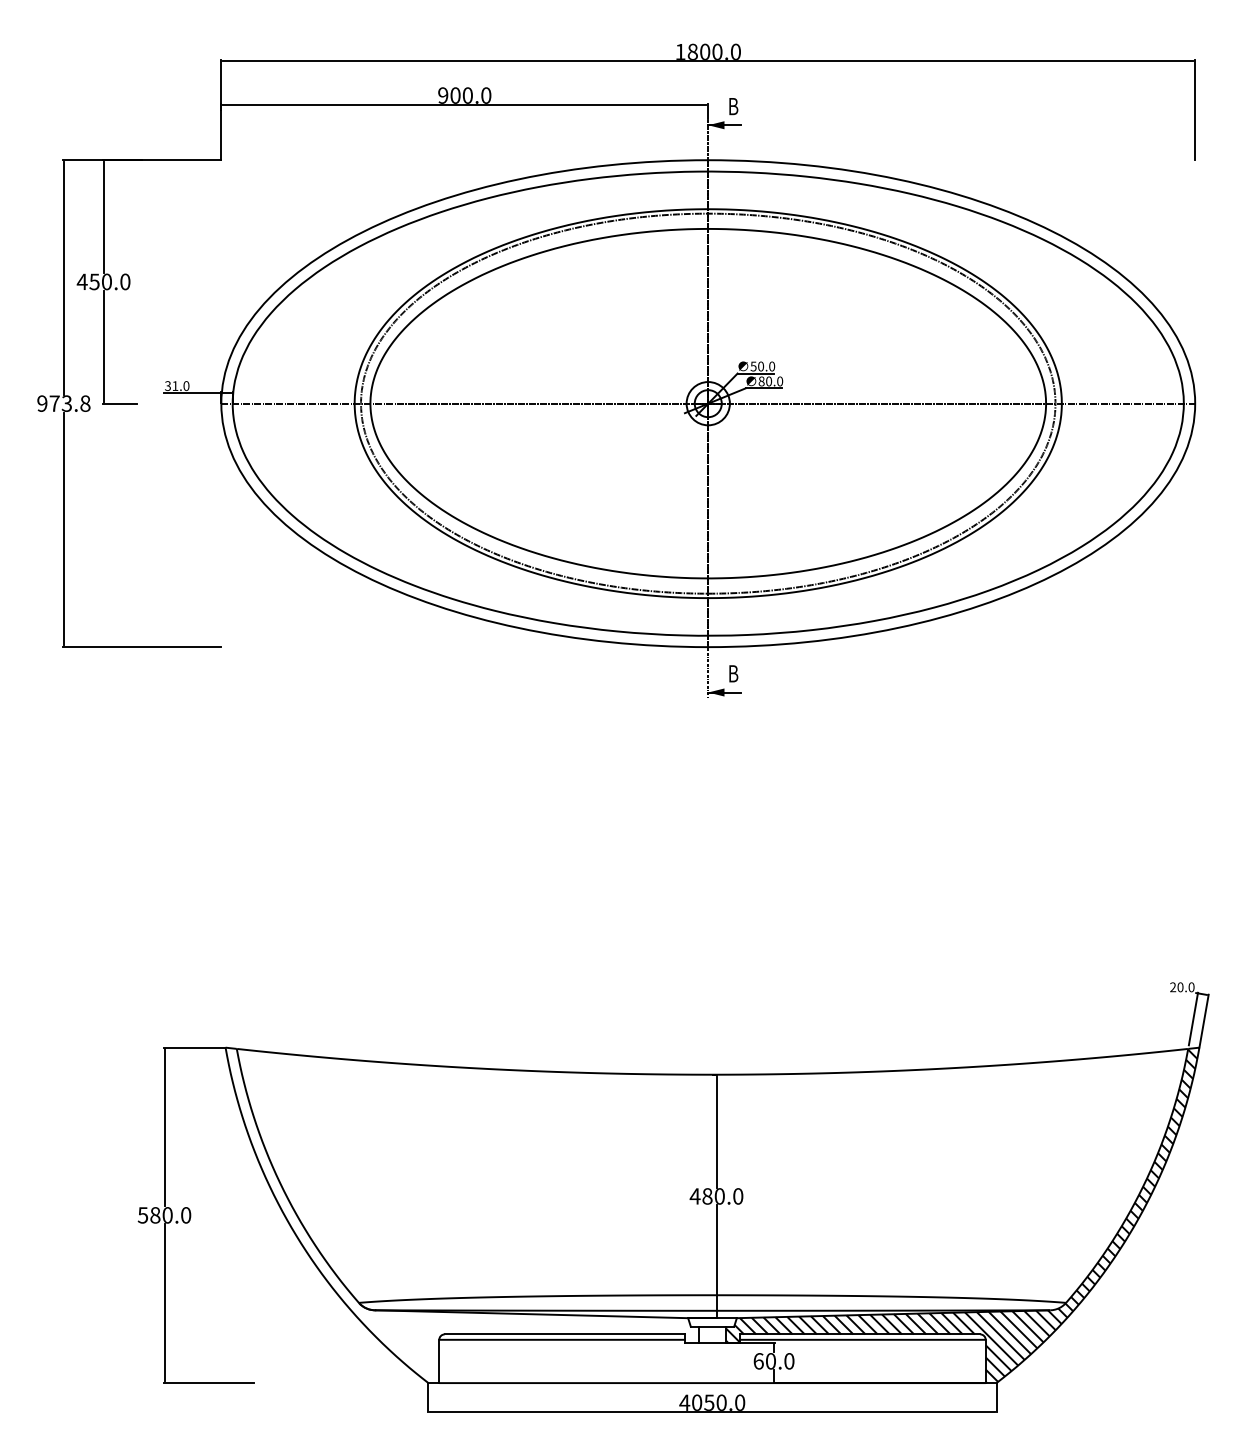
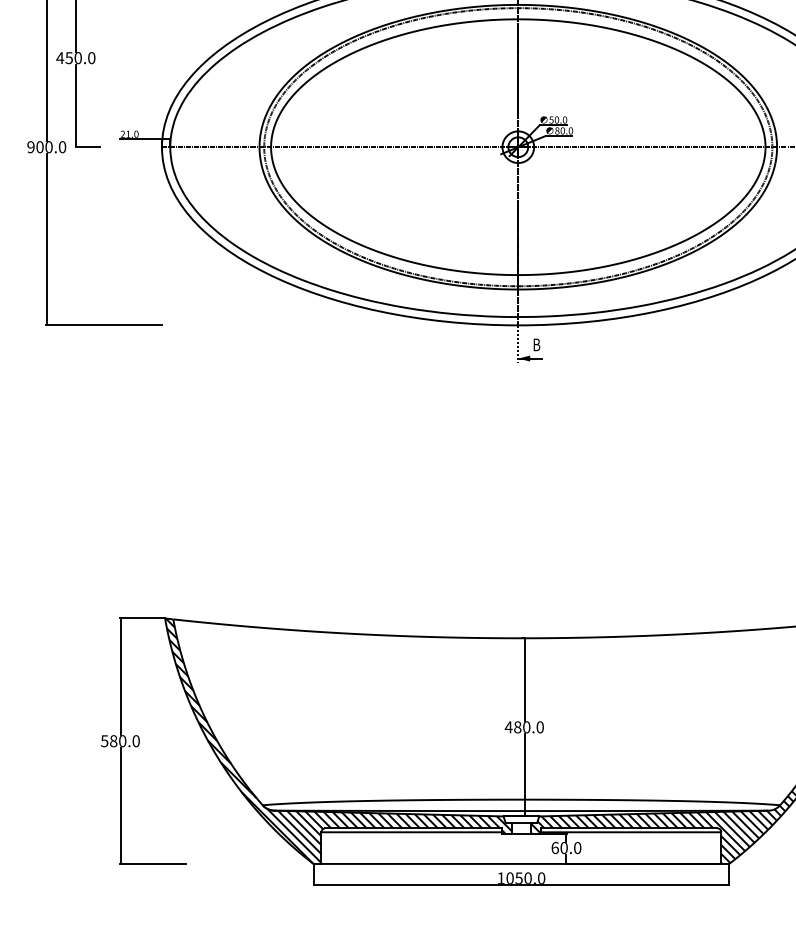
text: (167, 386) -> (122, 134), 31.0 -> 21.0
text: (69, 403) -> (50, 147), 973.8 -> 900.0
hatch: (462, 1214) -> (338, 740), added
text: (684, 1402) -> (500, 878), 4050.0 -> 1050.0

